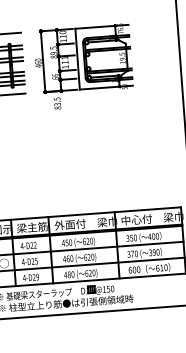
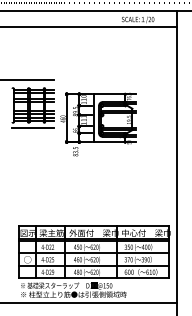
part: (84, 66) -> (98, 124), moved

